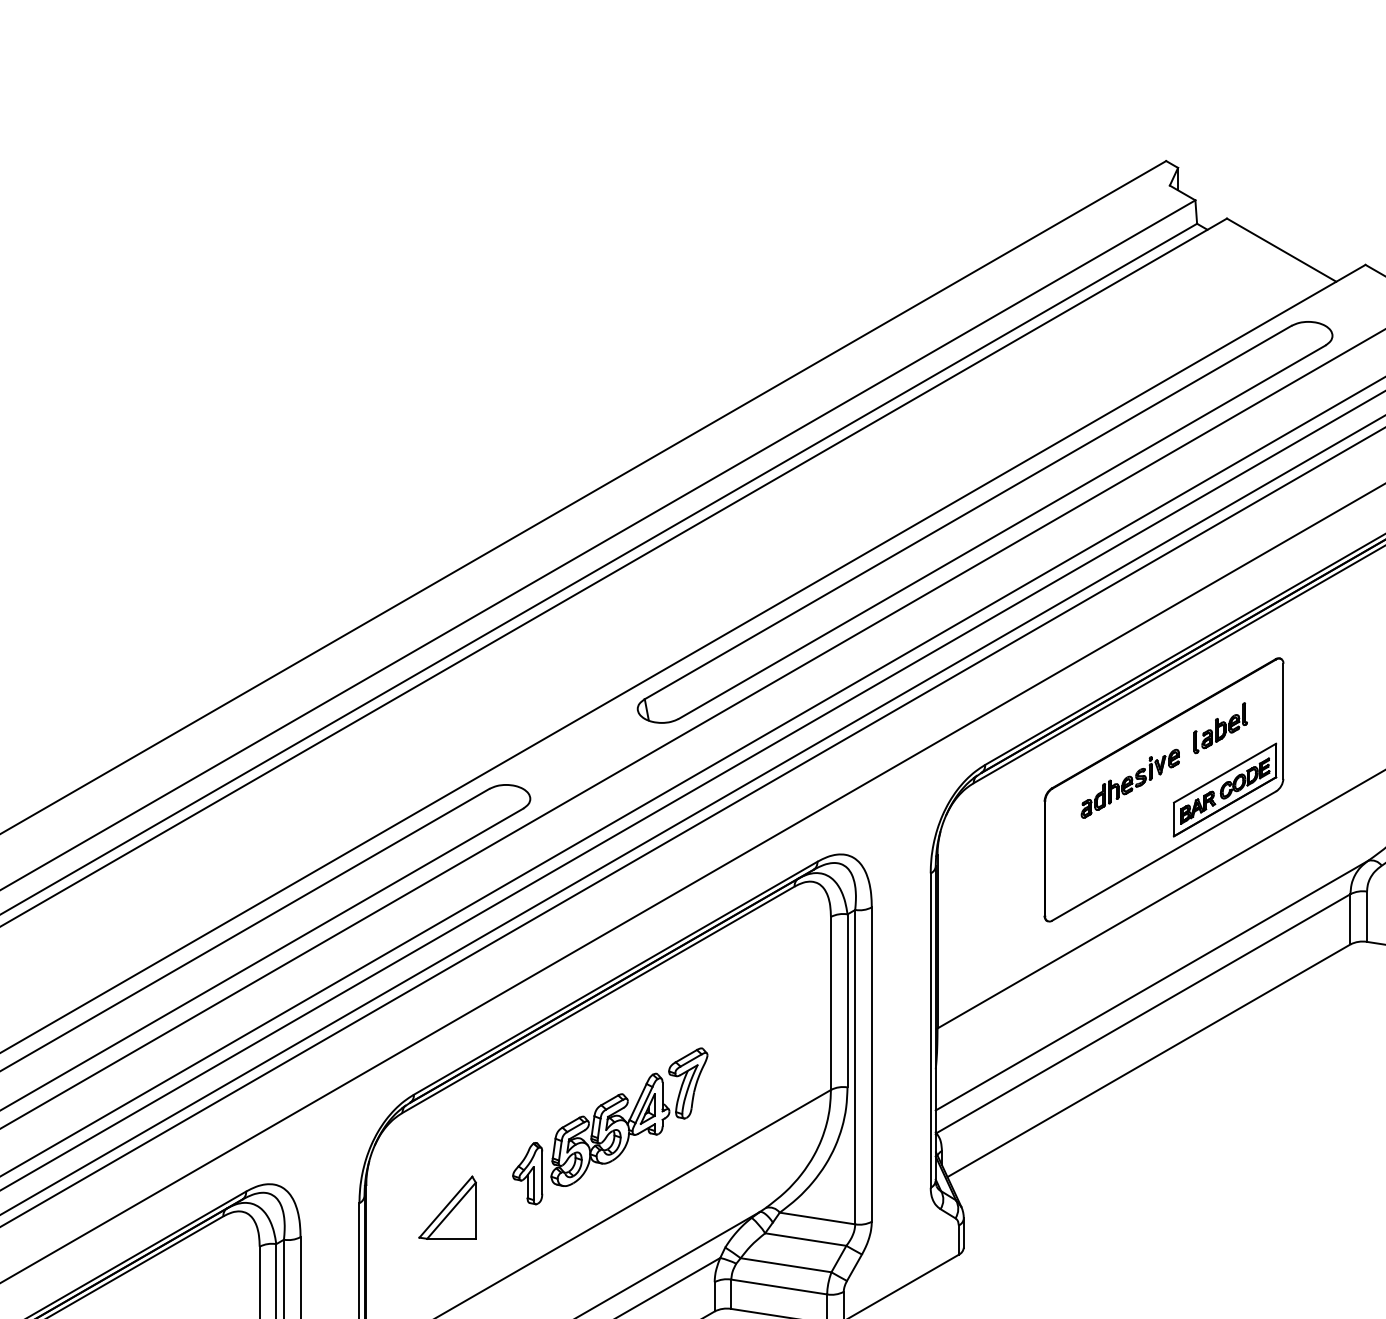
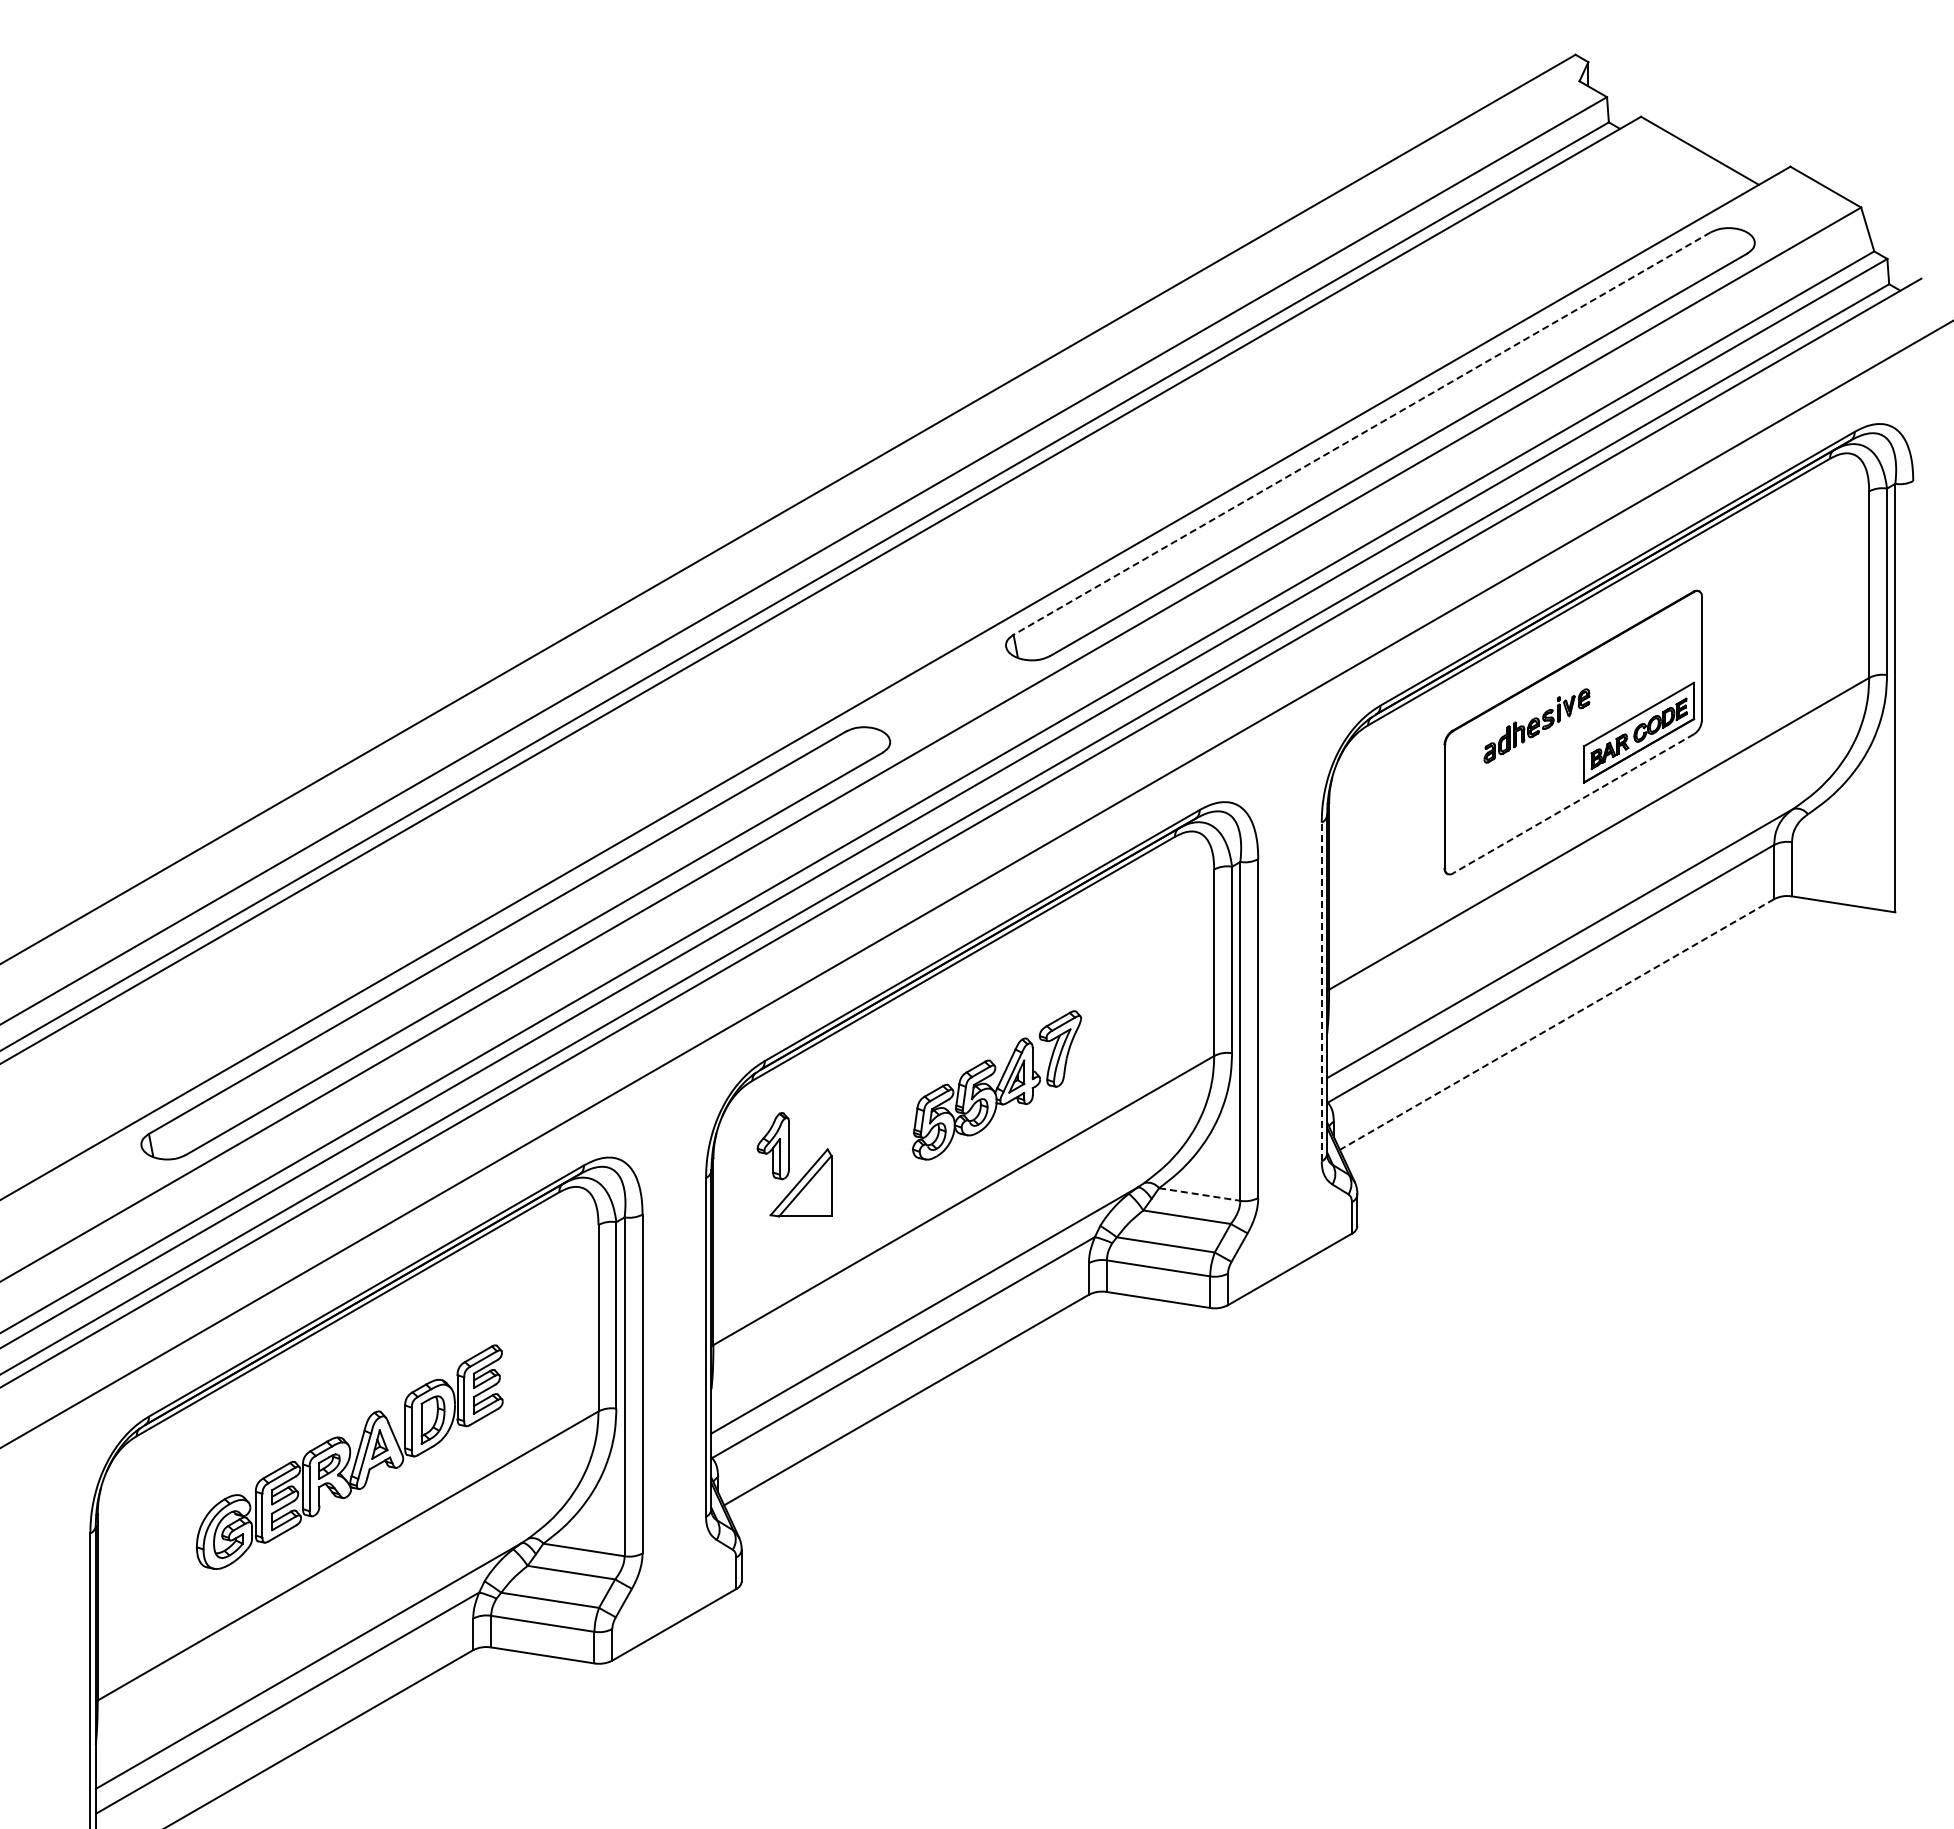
line: (967, 512) -> (1361, 433), solid -> dashed
part: (1220, 727) -> (1634, 665), removed
line: (1164, 856) -> (1573, 804), solid -> dashed
line: (930, 1030) -> (1321, 991), solid -> dashed
line: (1149, 1060) -> (1557, 1024), solid -> dashed
part: (526, 1173) -> (772, 1146), moved
line: (818, 1218) -> (1200, 1194), solid -> dashed

